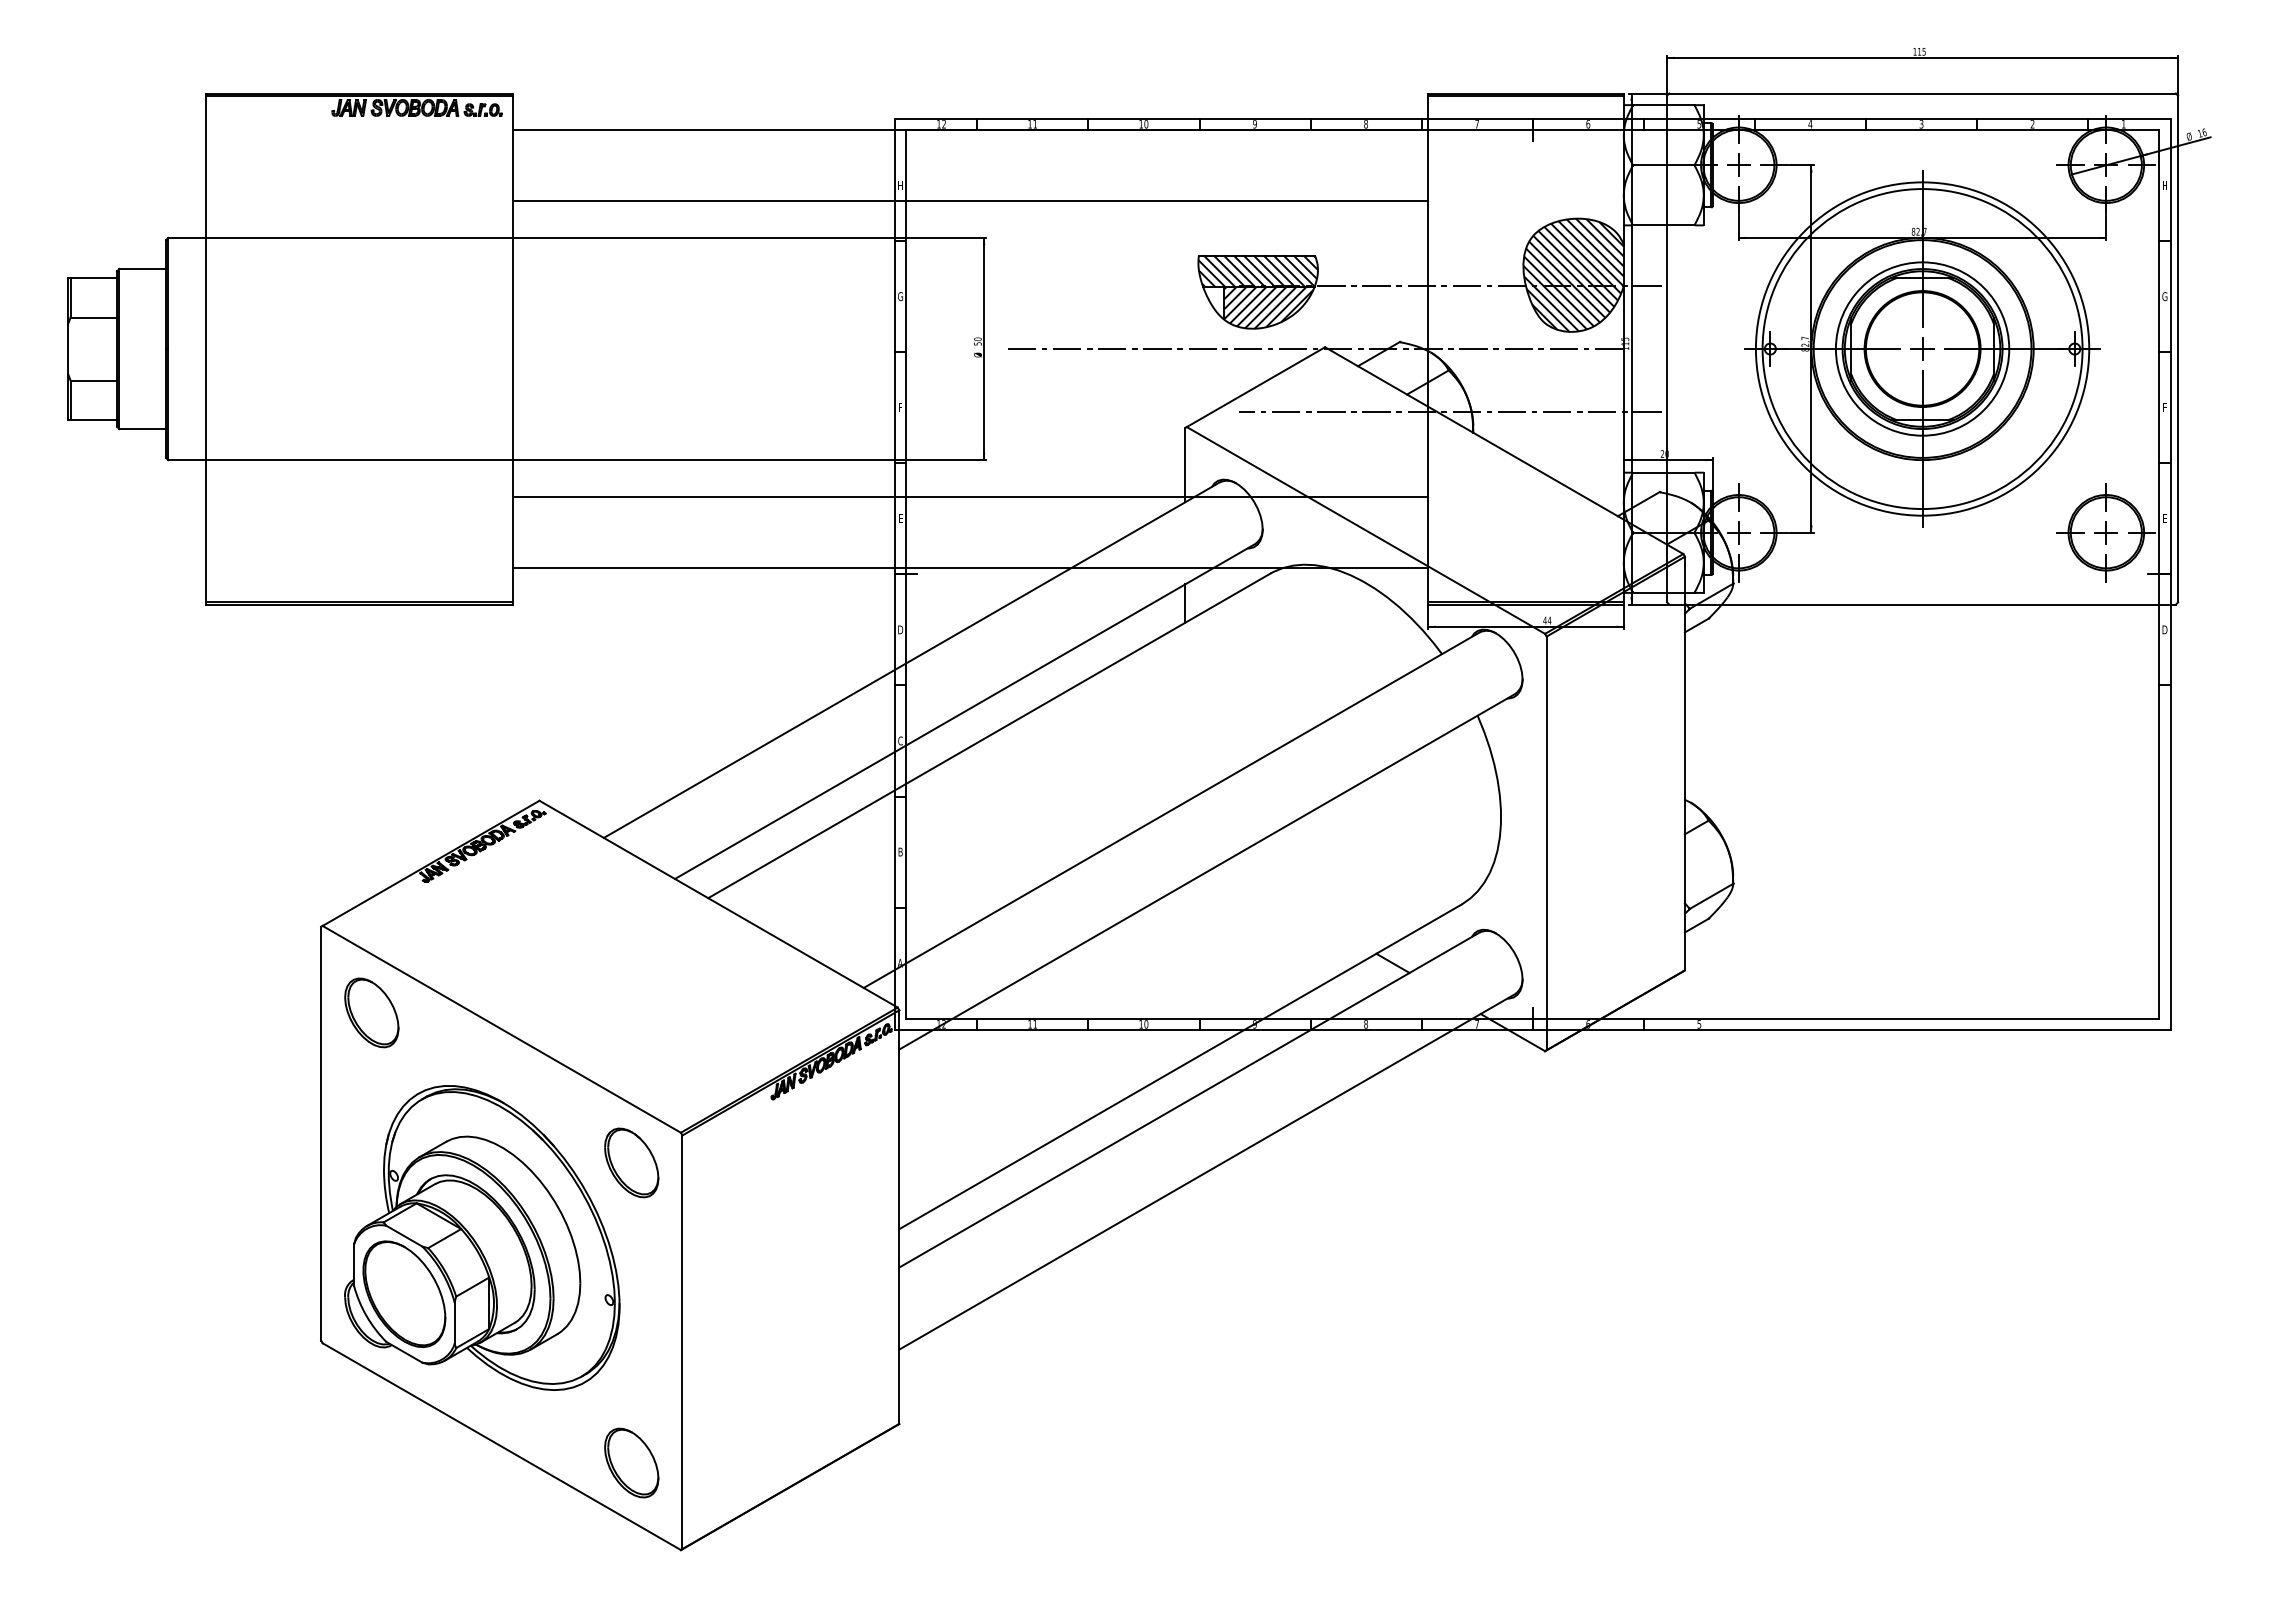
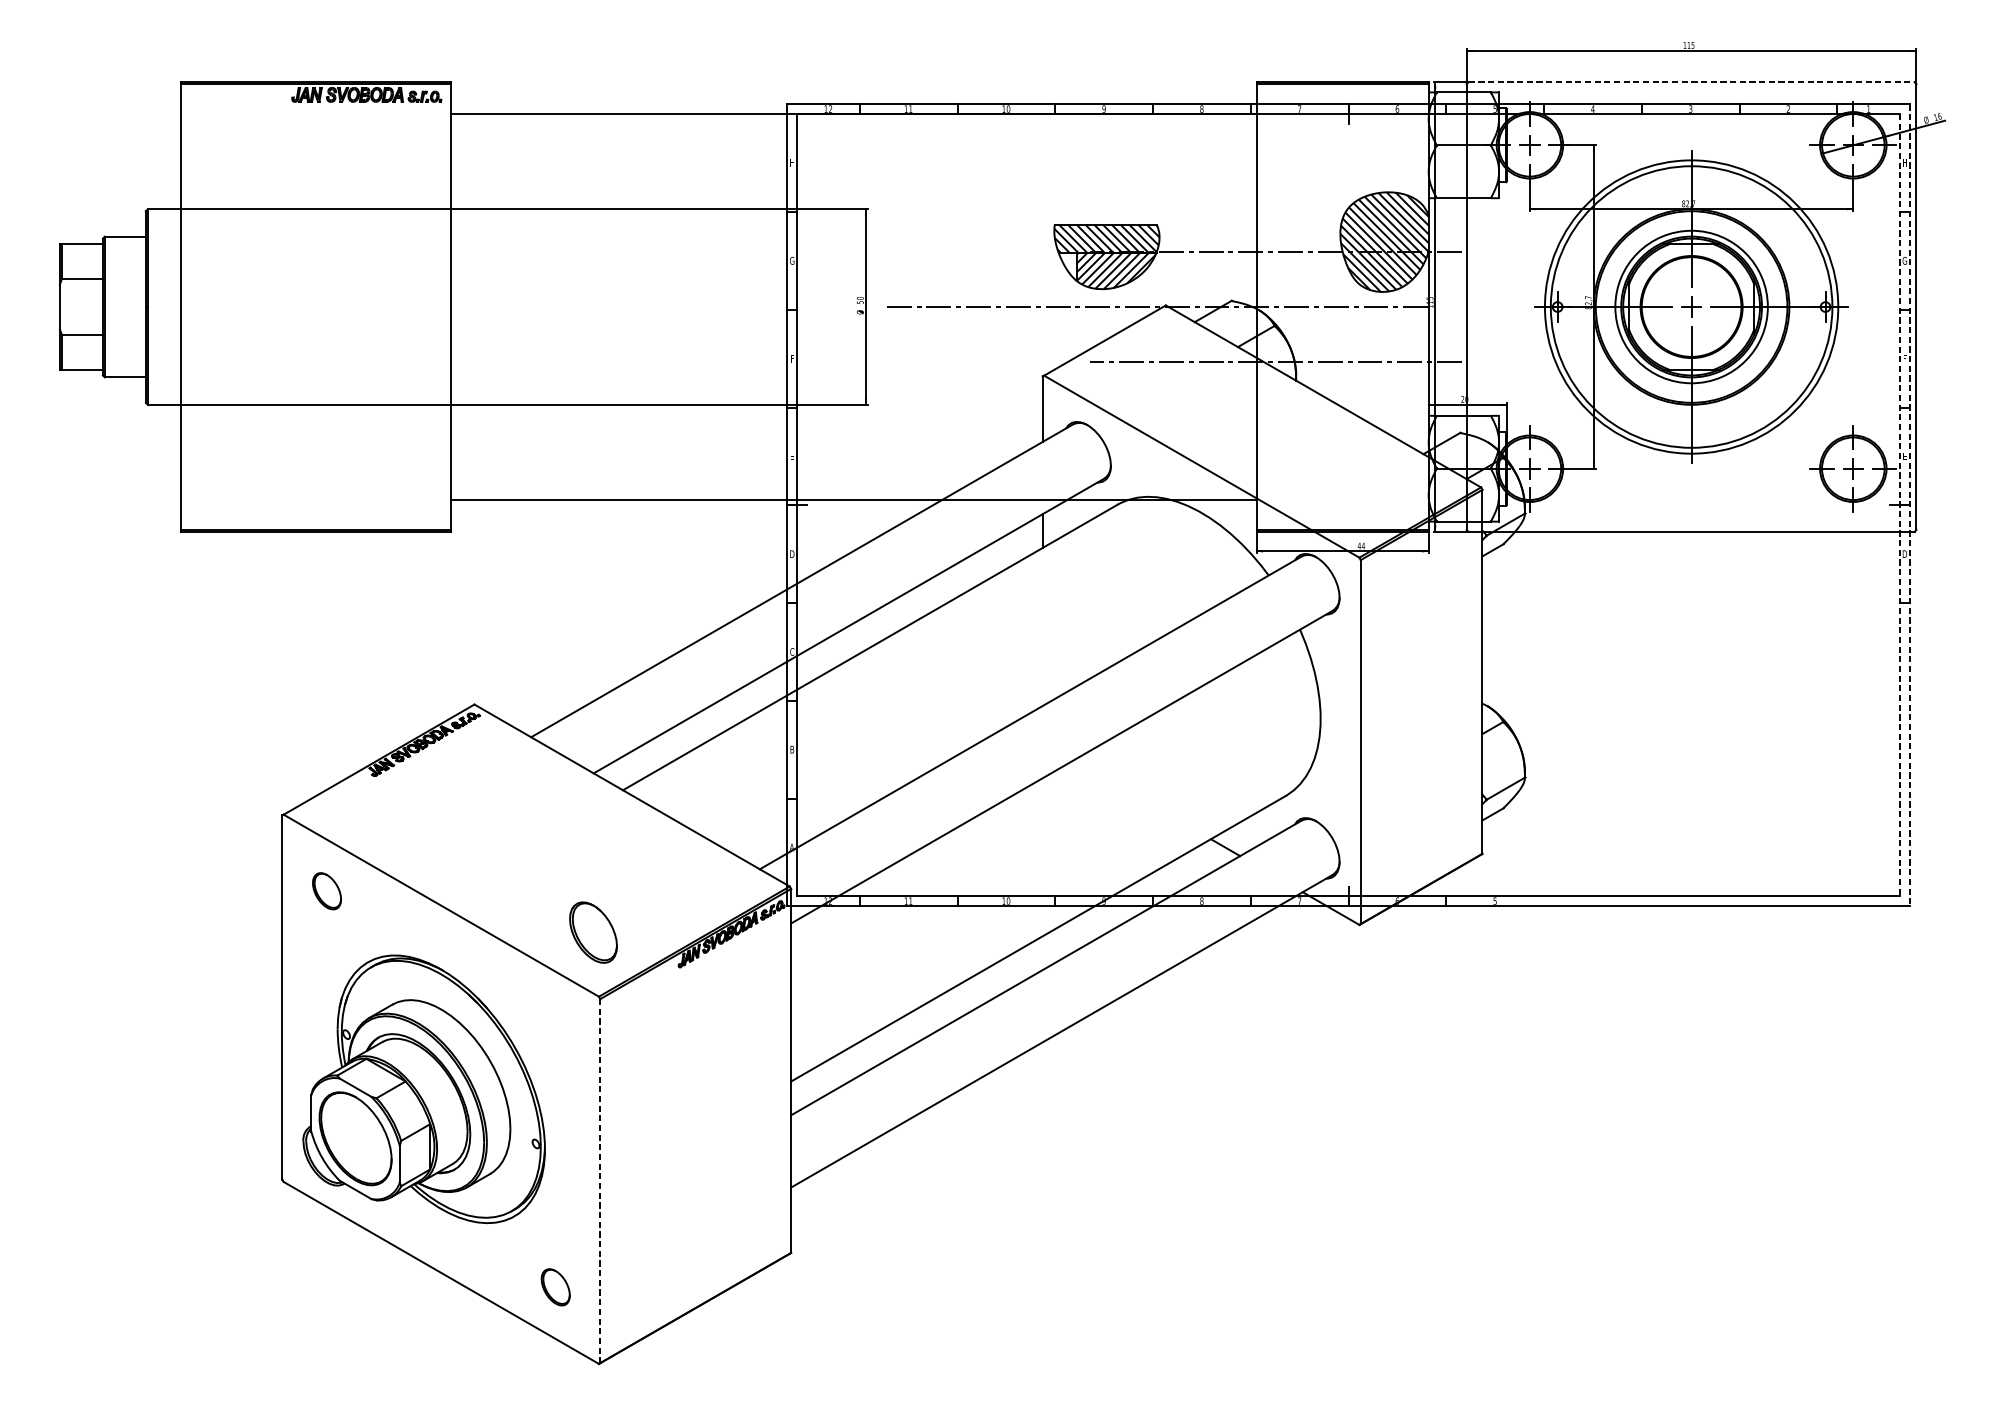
line: (1923, 93) -> (1692, 82), solid -> dashed
line: (970, 200) -> (853, 176), removed
line: (970, 497) -> (853, 437), removed
line: (2159, 574) -> (1900, 505), solid -> dashed
line: (2170, 574) -> (1909, 505), solid -> dashed
part: (371, 1012) -> (326, 890), size x0.6
part: (631, 1162) -> (593, 932), moved
line: (682, 1342) -> (600, 1181), solid -> dashed
part: (631, 1462) -> (555, 1286), size x0.6

